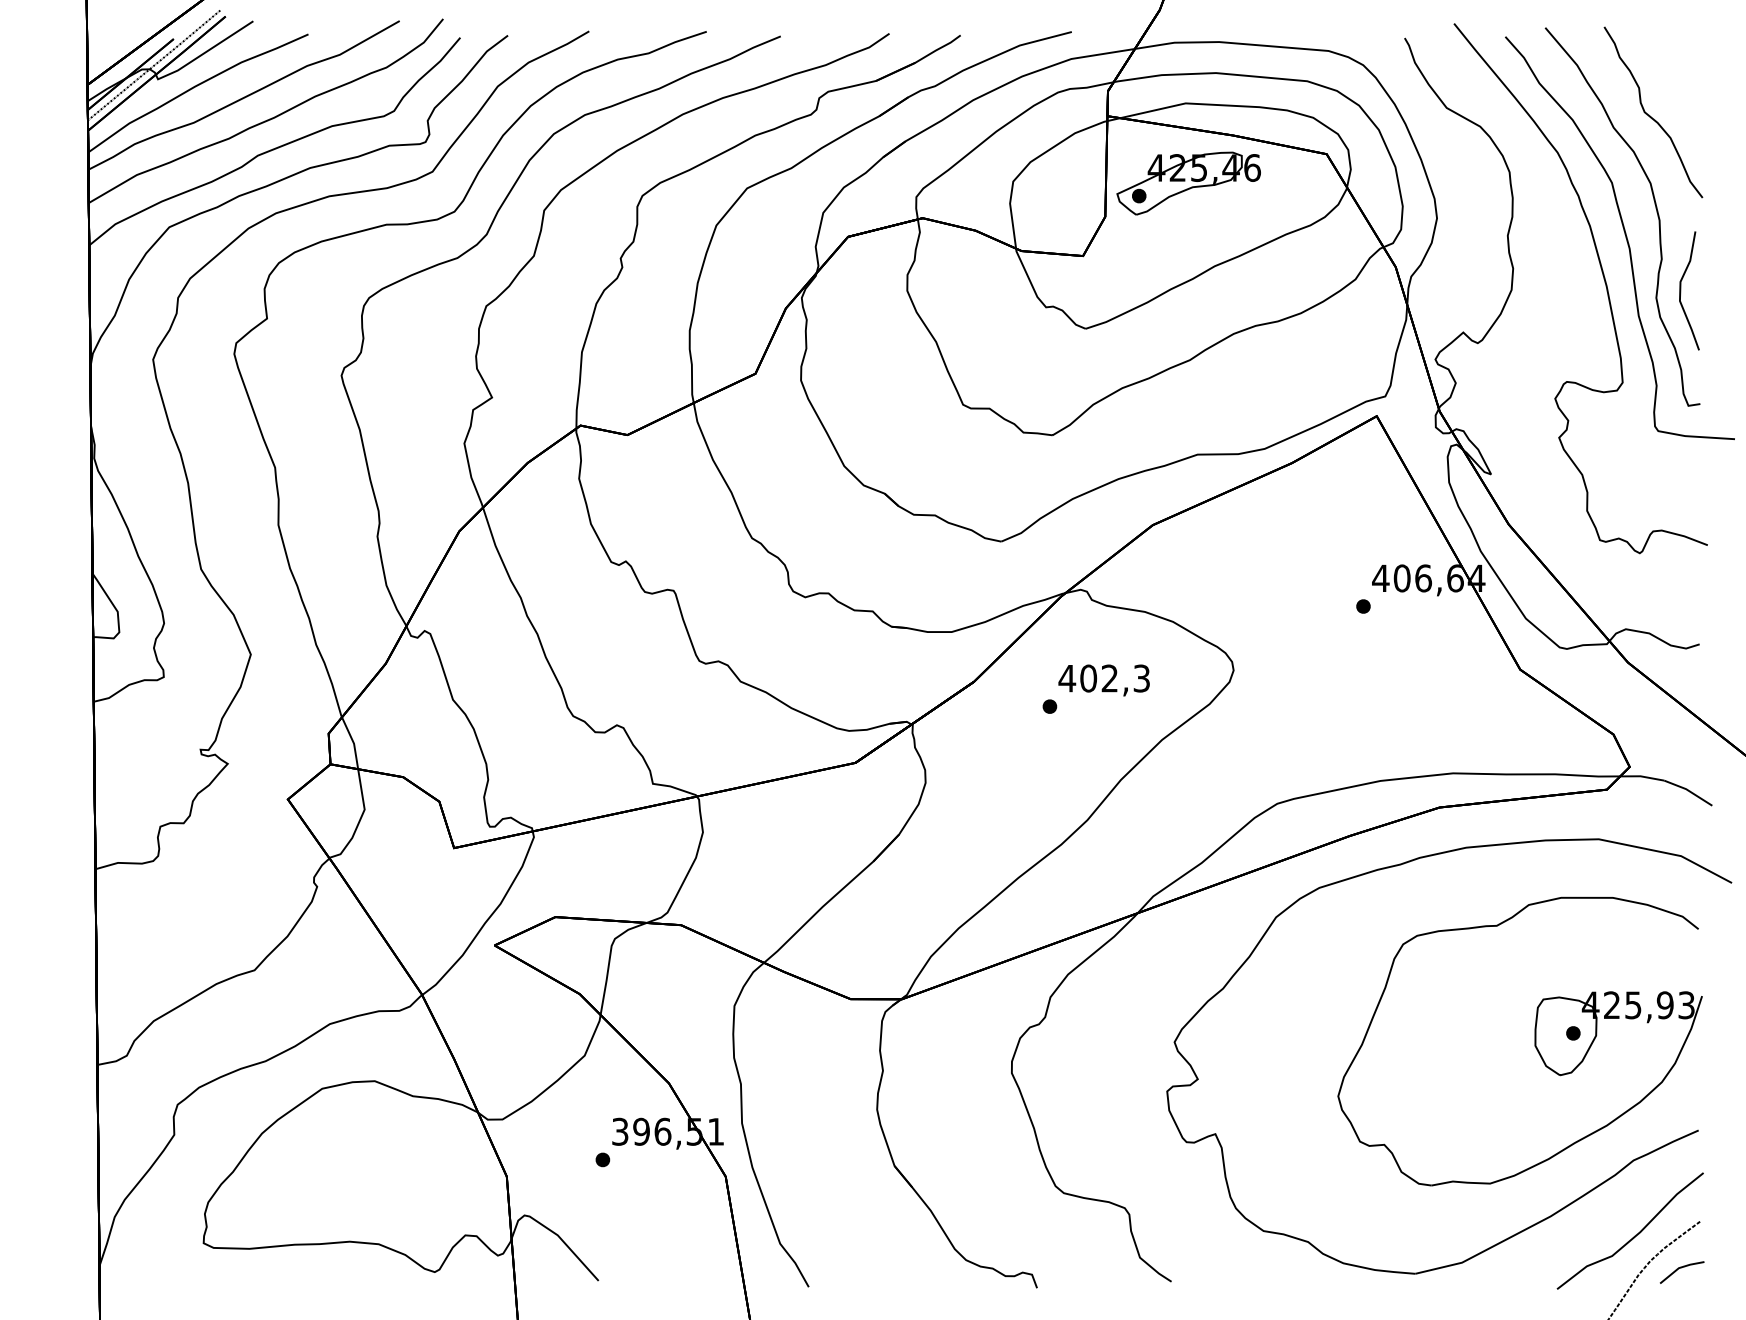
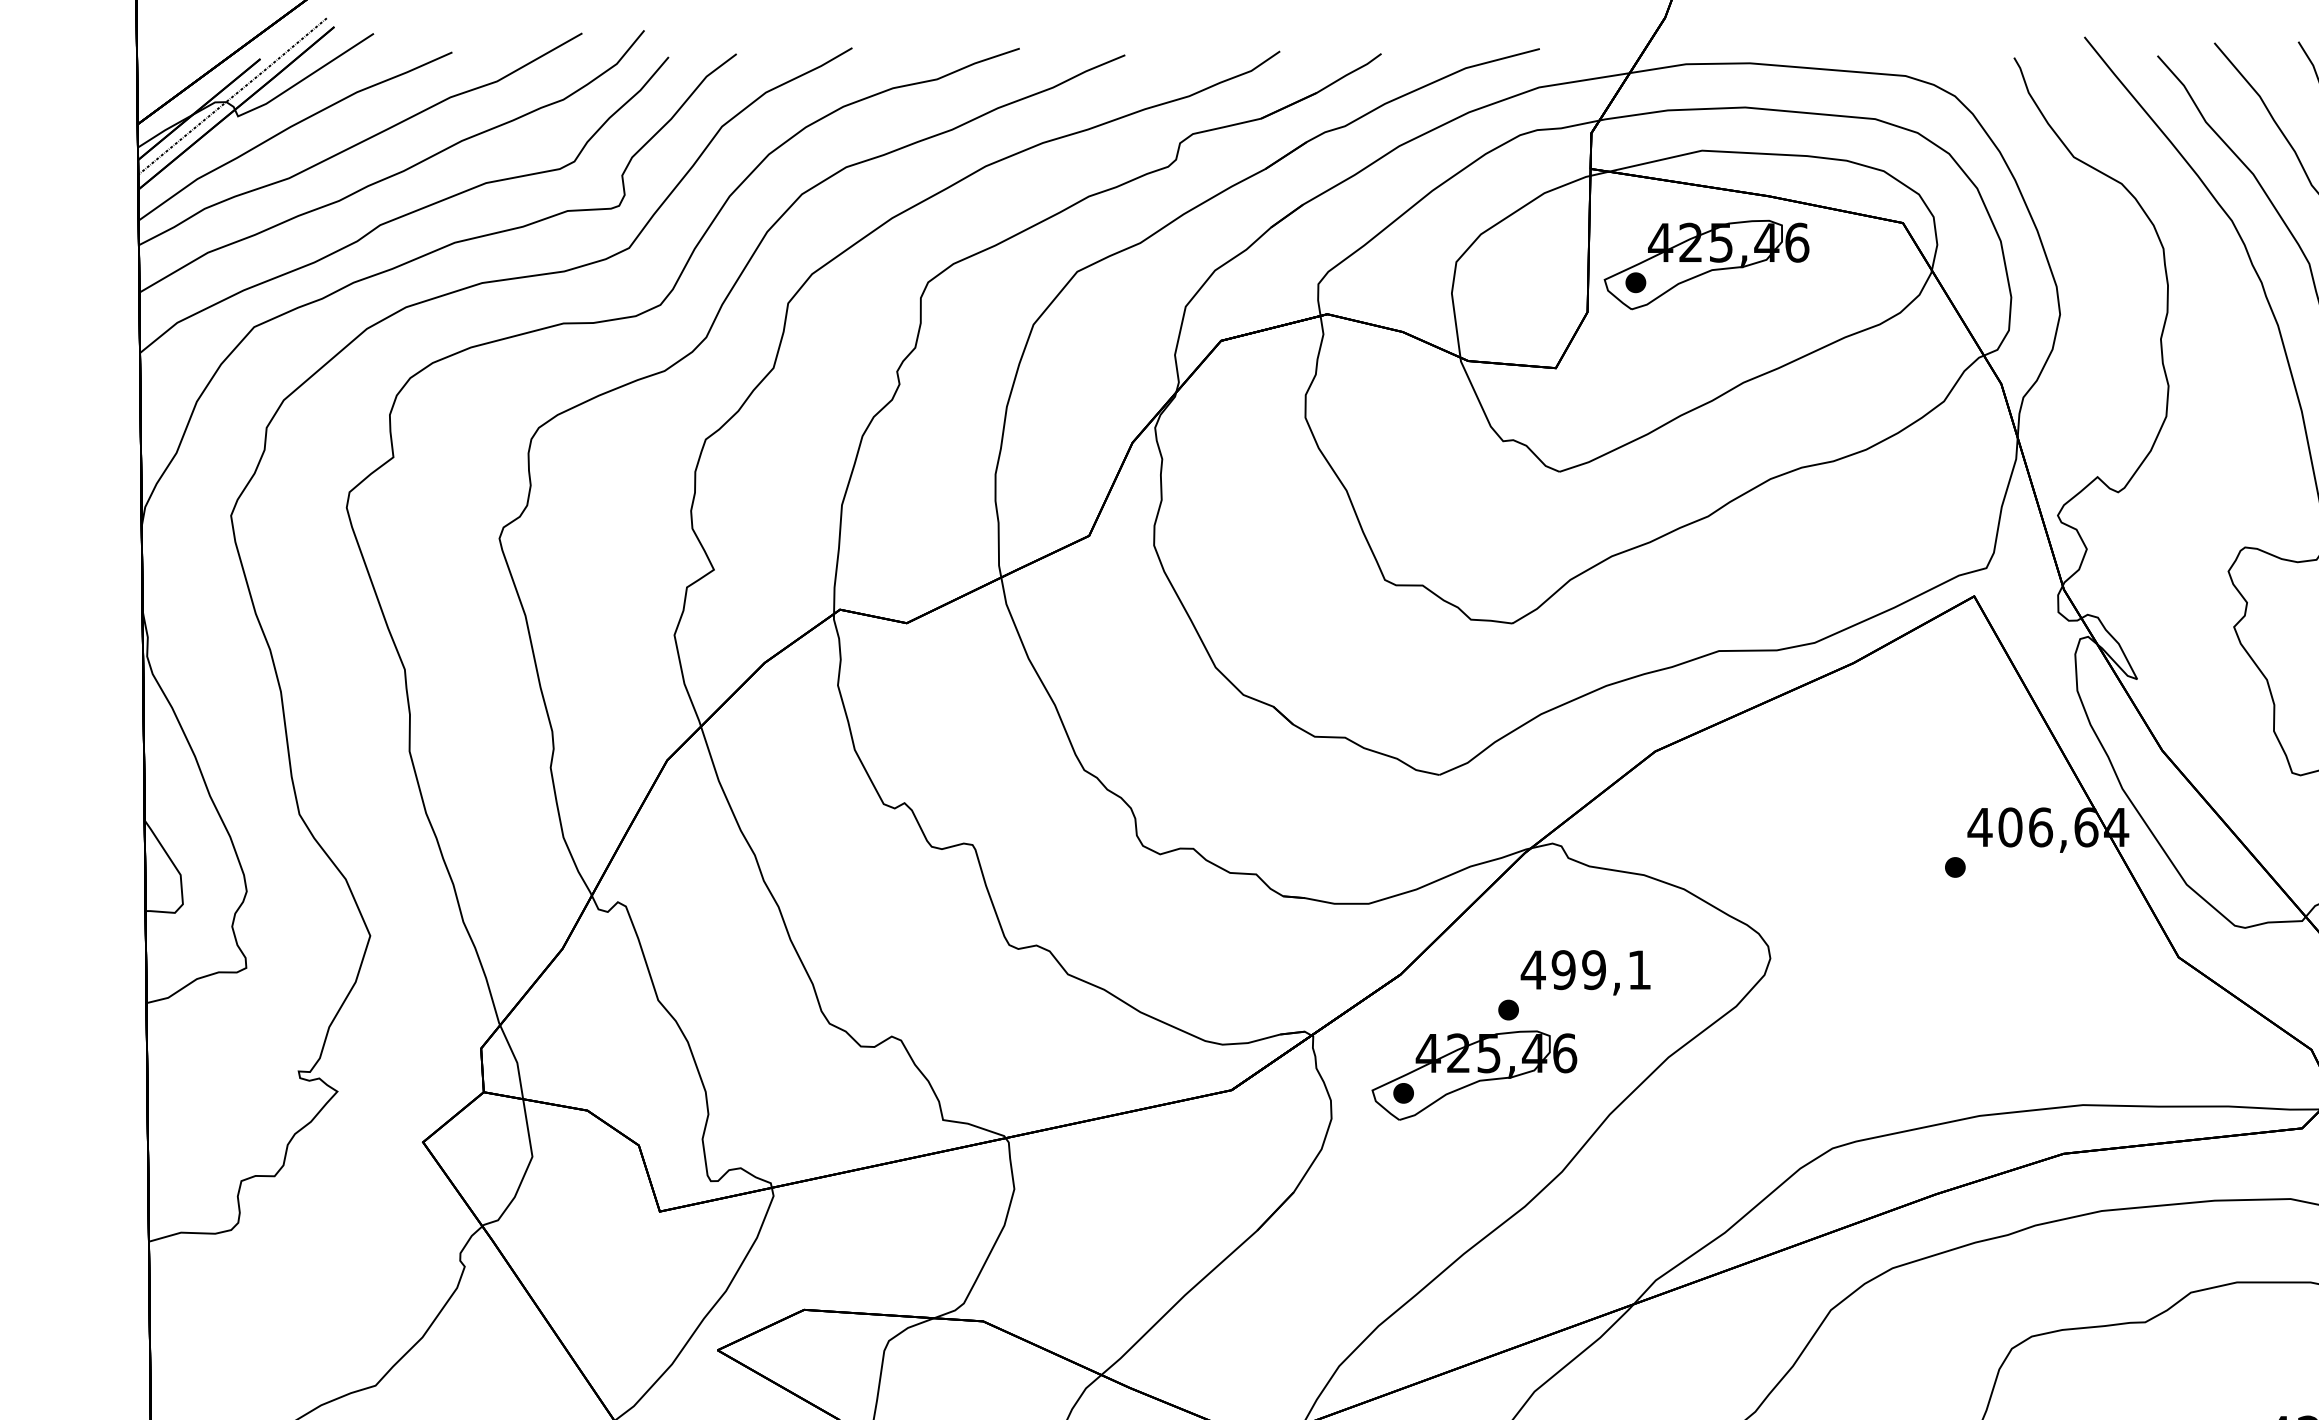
text: (1114, 678) -> (1600, 969), 402,3 -> 499,1
part: (1025, 752) -> (1473, 1075), added

